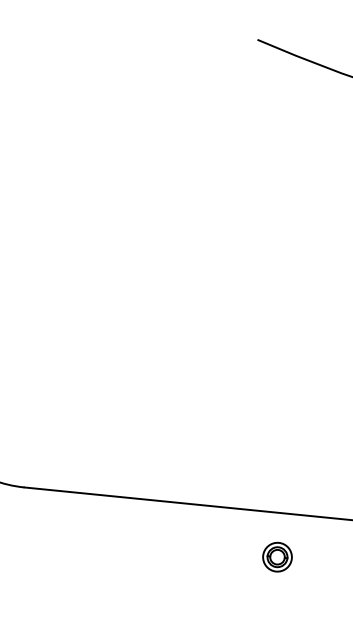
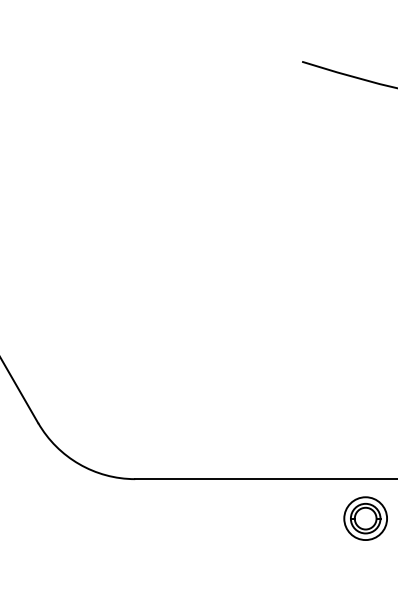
part: (277, 557) -> (365, 518), size x1.67

